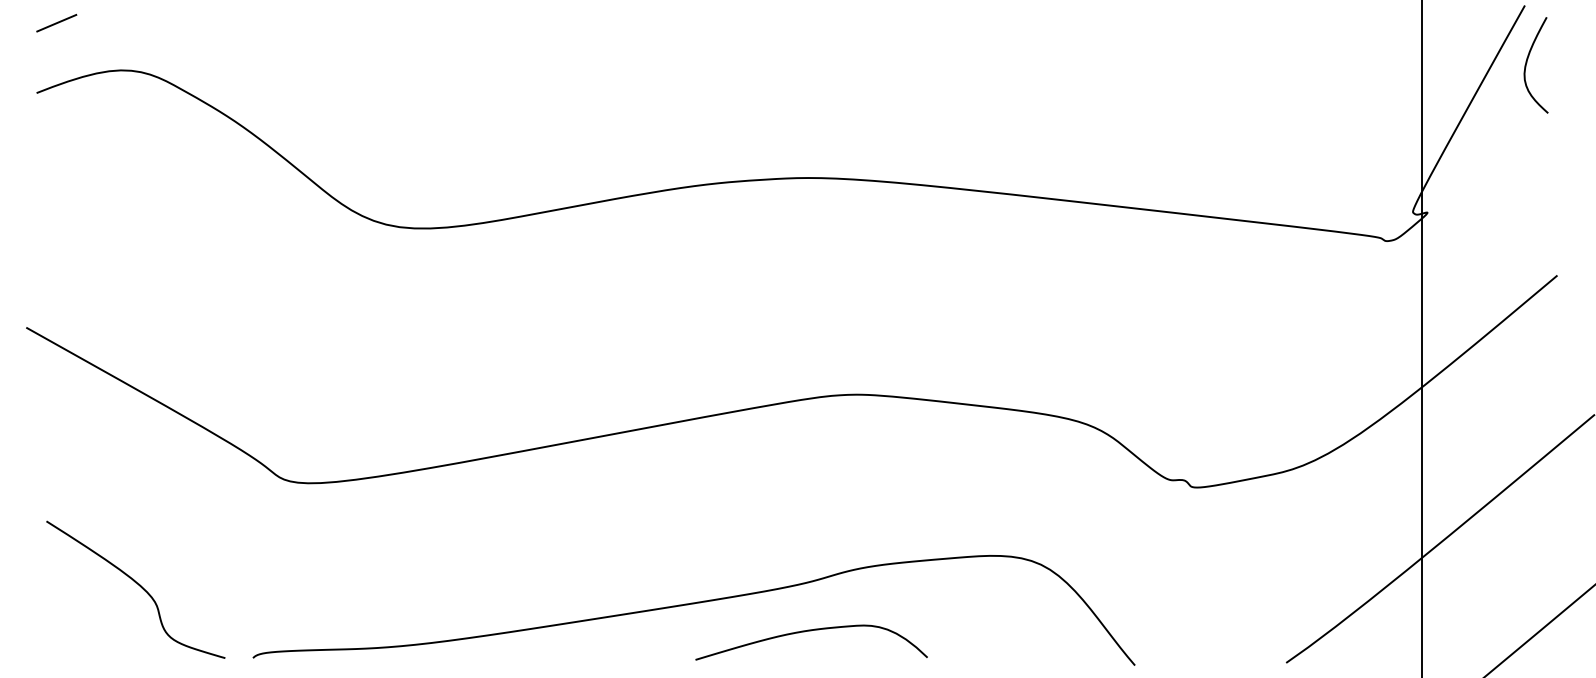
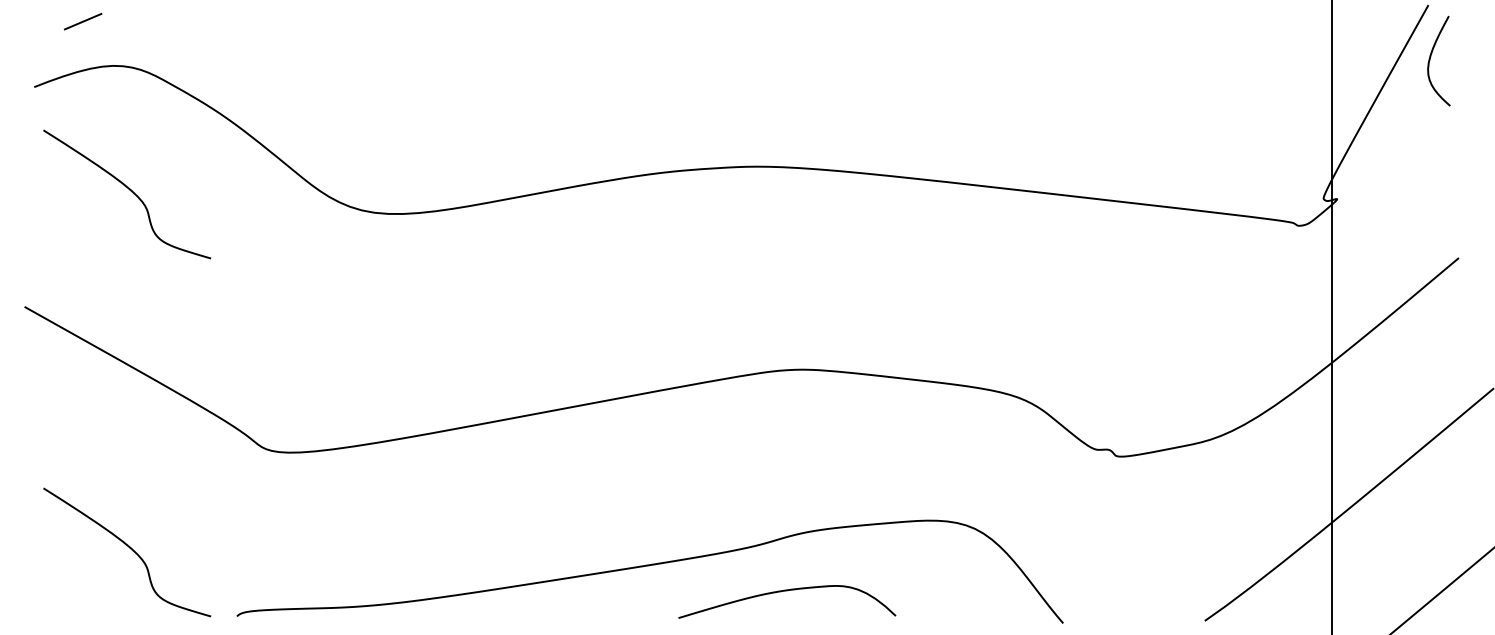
line: (57, 23) -> (83, 21), moved
curve: (139, 204) -> (130, 191), added
curve: (811, 631) -> (787, 591), moved

